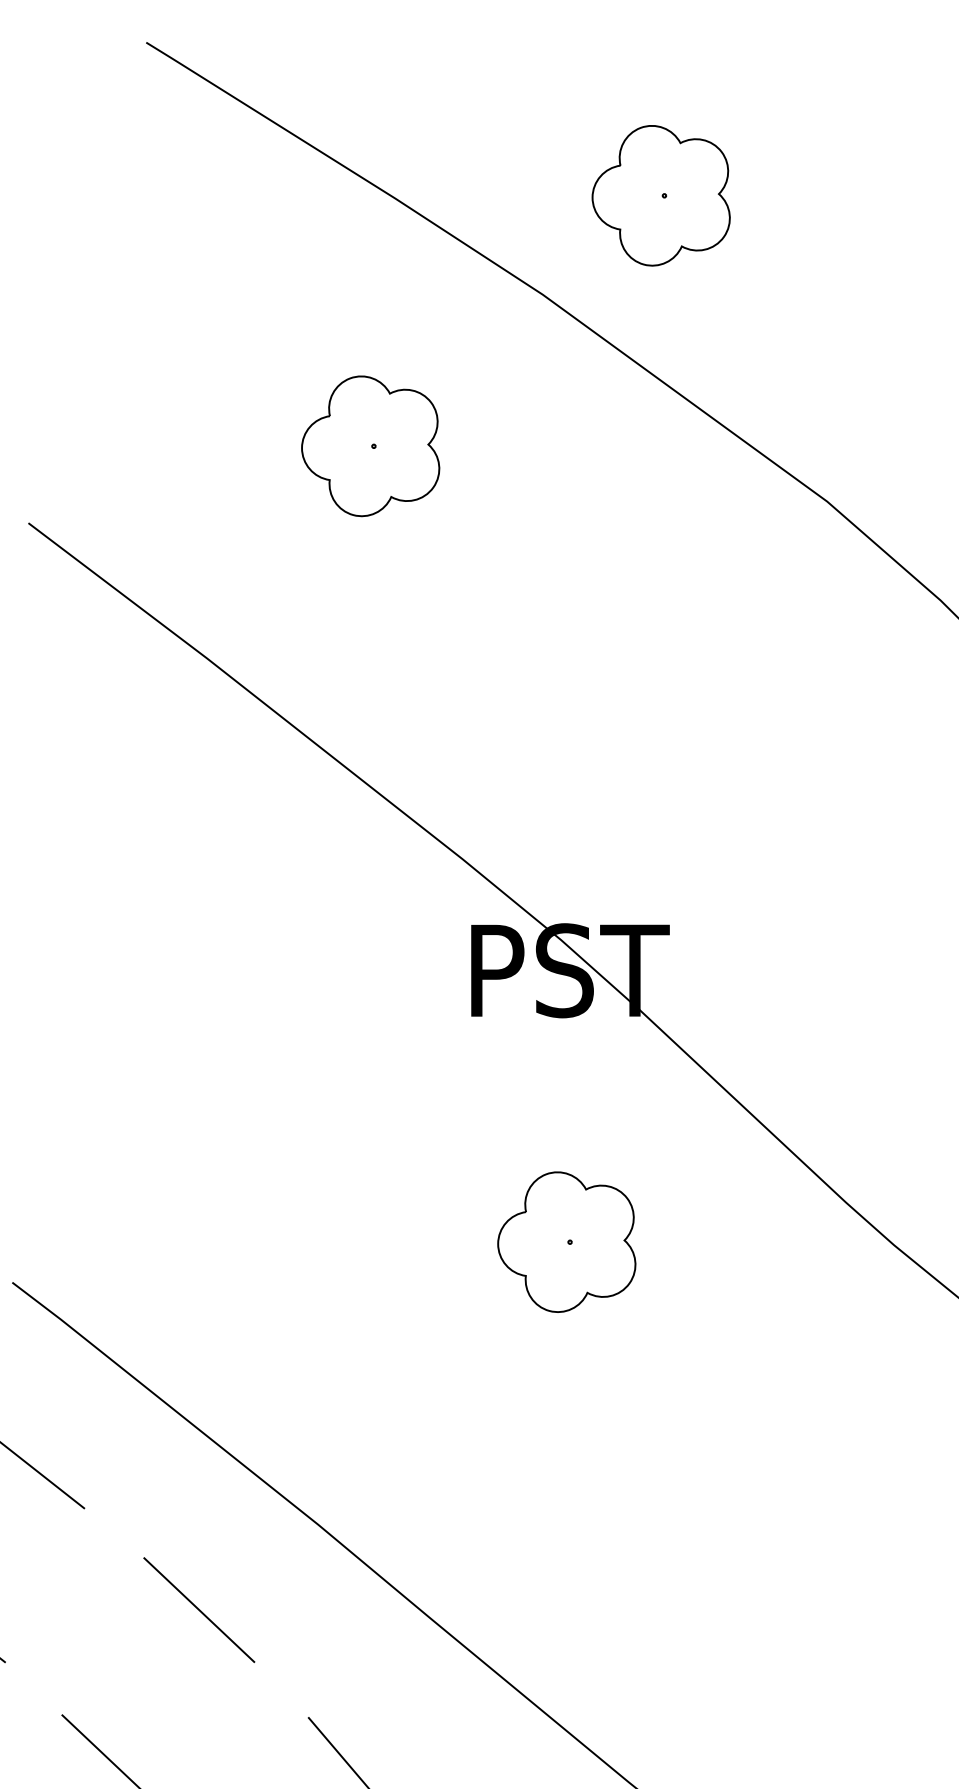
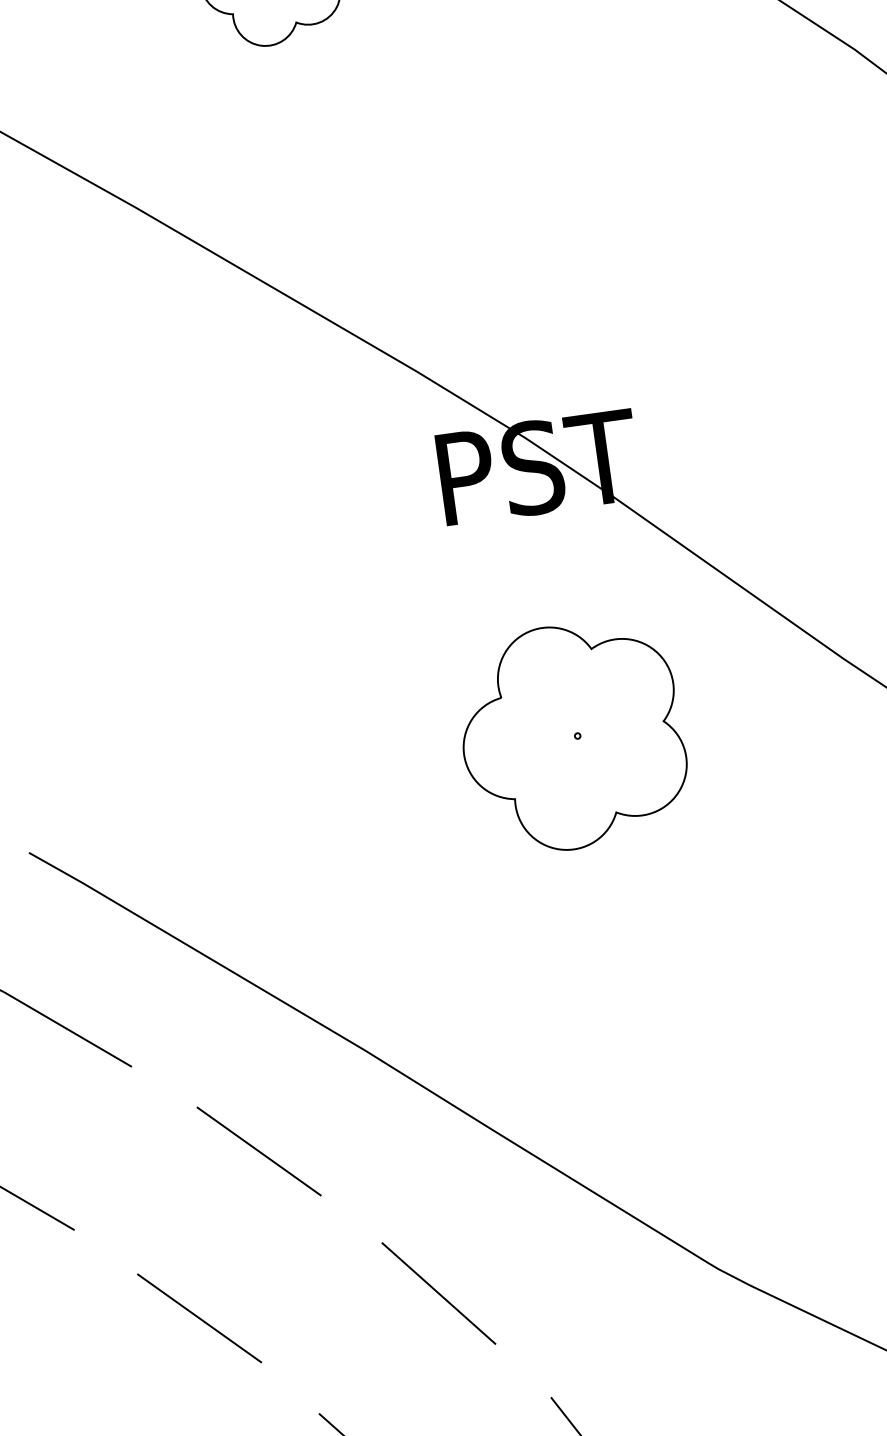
part: (566, 1241) -> (572, 735), size x1.6

